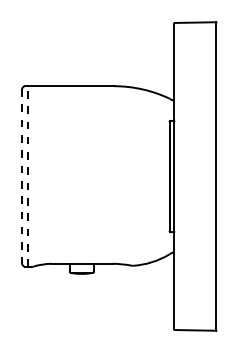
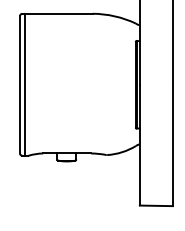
line: (28, 175) -> (24, 84), dashed -> solid
line: (22, 176) -> (20, 84), dashed -> solid

